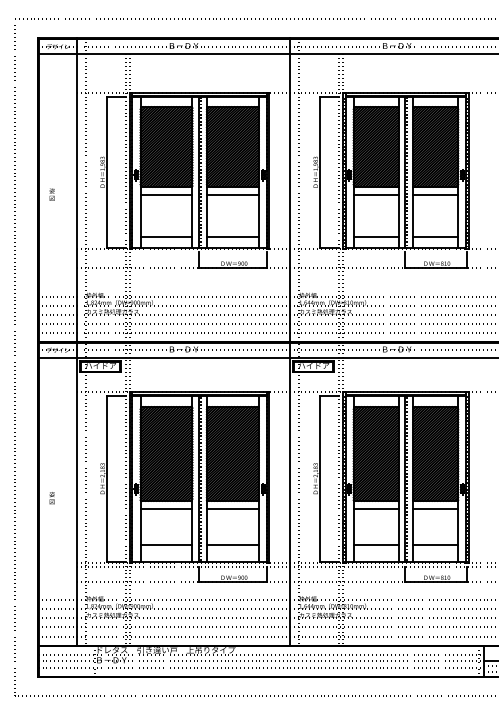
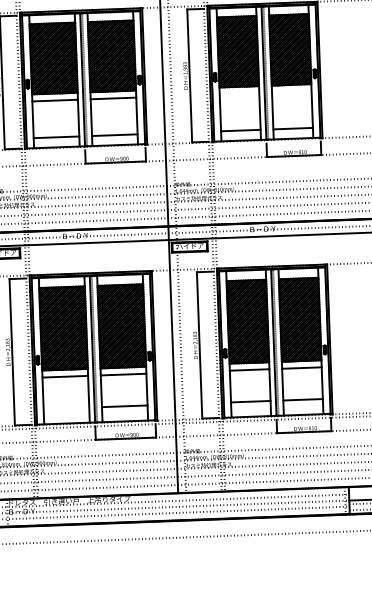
line: (375, 194) -> (238, 93), removed
line: (435, 194) -> (291, 91), removed
line: (166, 544) -> (66, 408), removed

